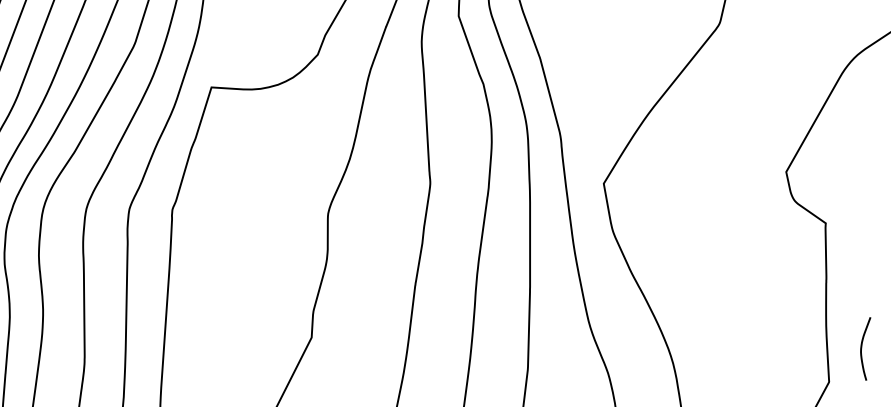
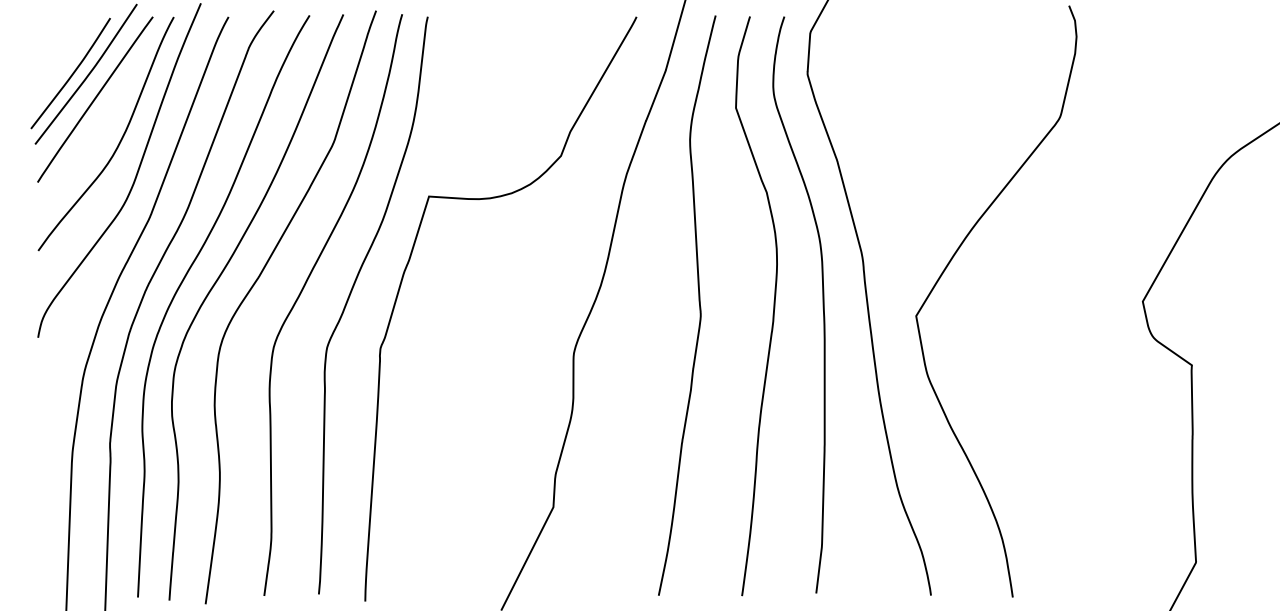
curve: (861, 349) -> (1236, 521), removed

